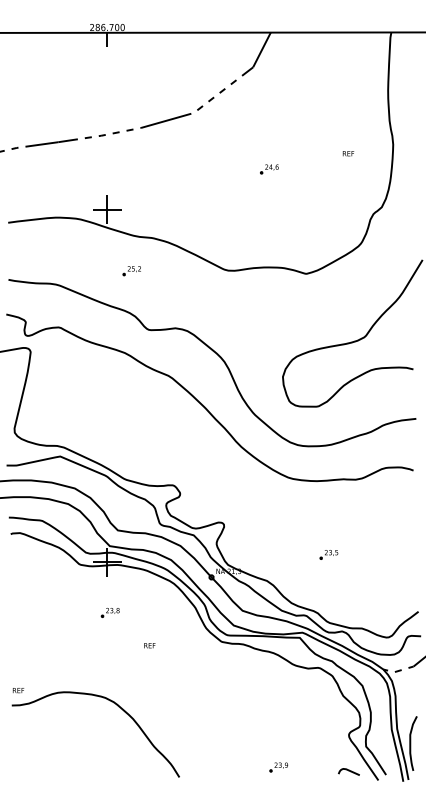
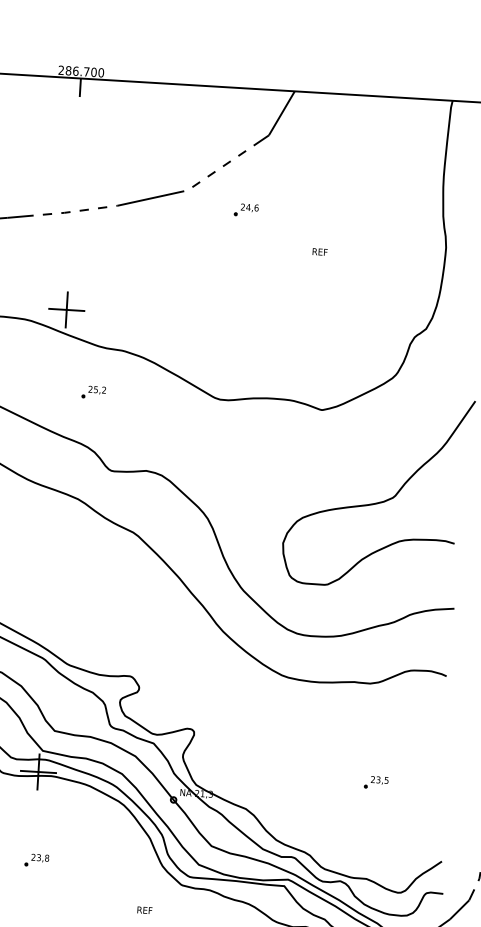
text: (348, 153) -> (320, 251), moved
part: (269, 169) -> (246, 210), moved
part: (328, 554) -> (375, 782), moved
part: (109, 612) -> (35, 860), moved
text: (149, 645) -> (144, 910), moved

